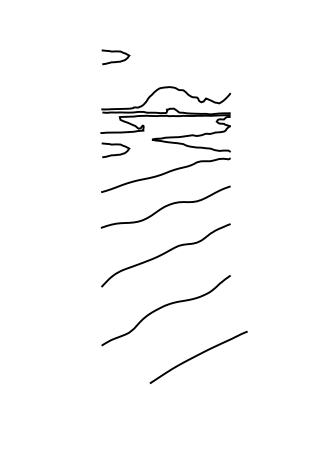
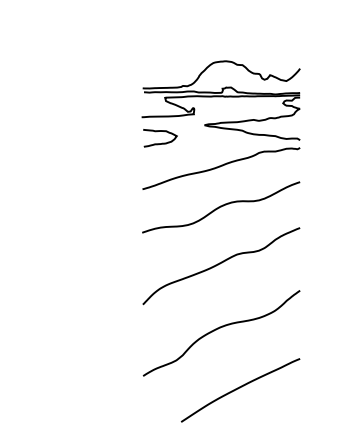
curve: (115, 61) -> (159, 30), removed
curve: (197, 356) -> (239, 389), moved

